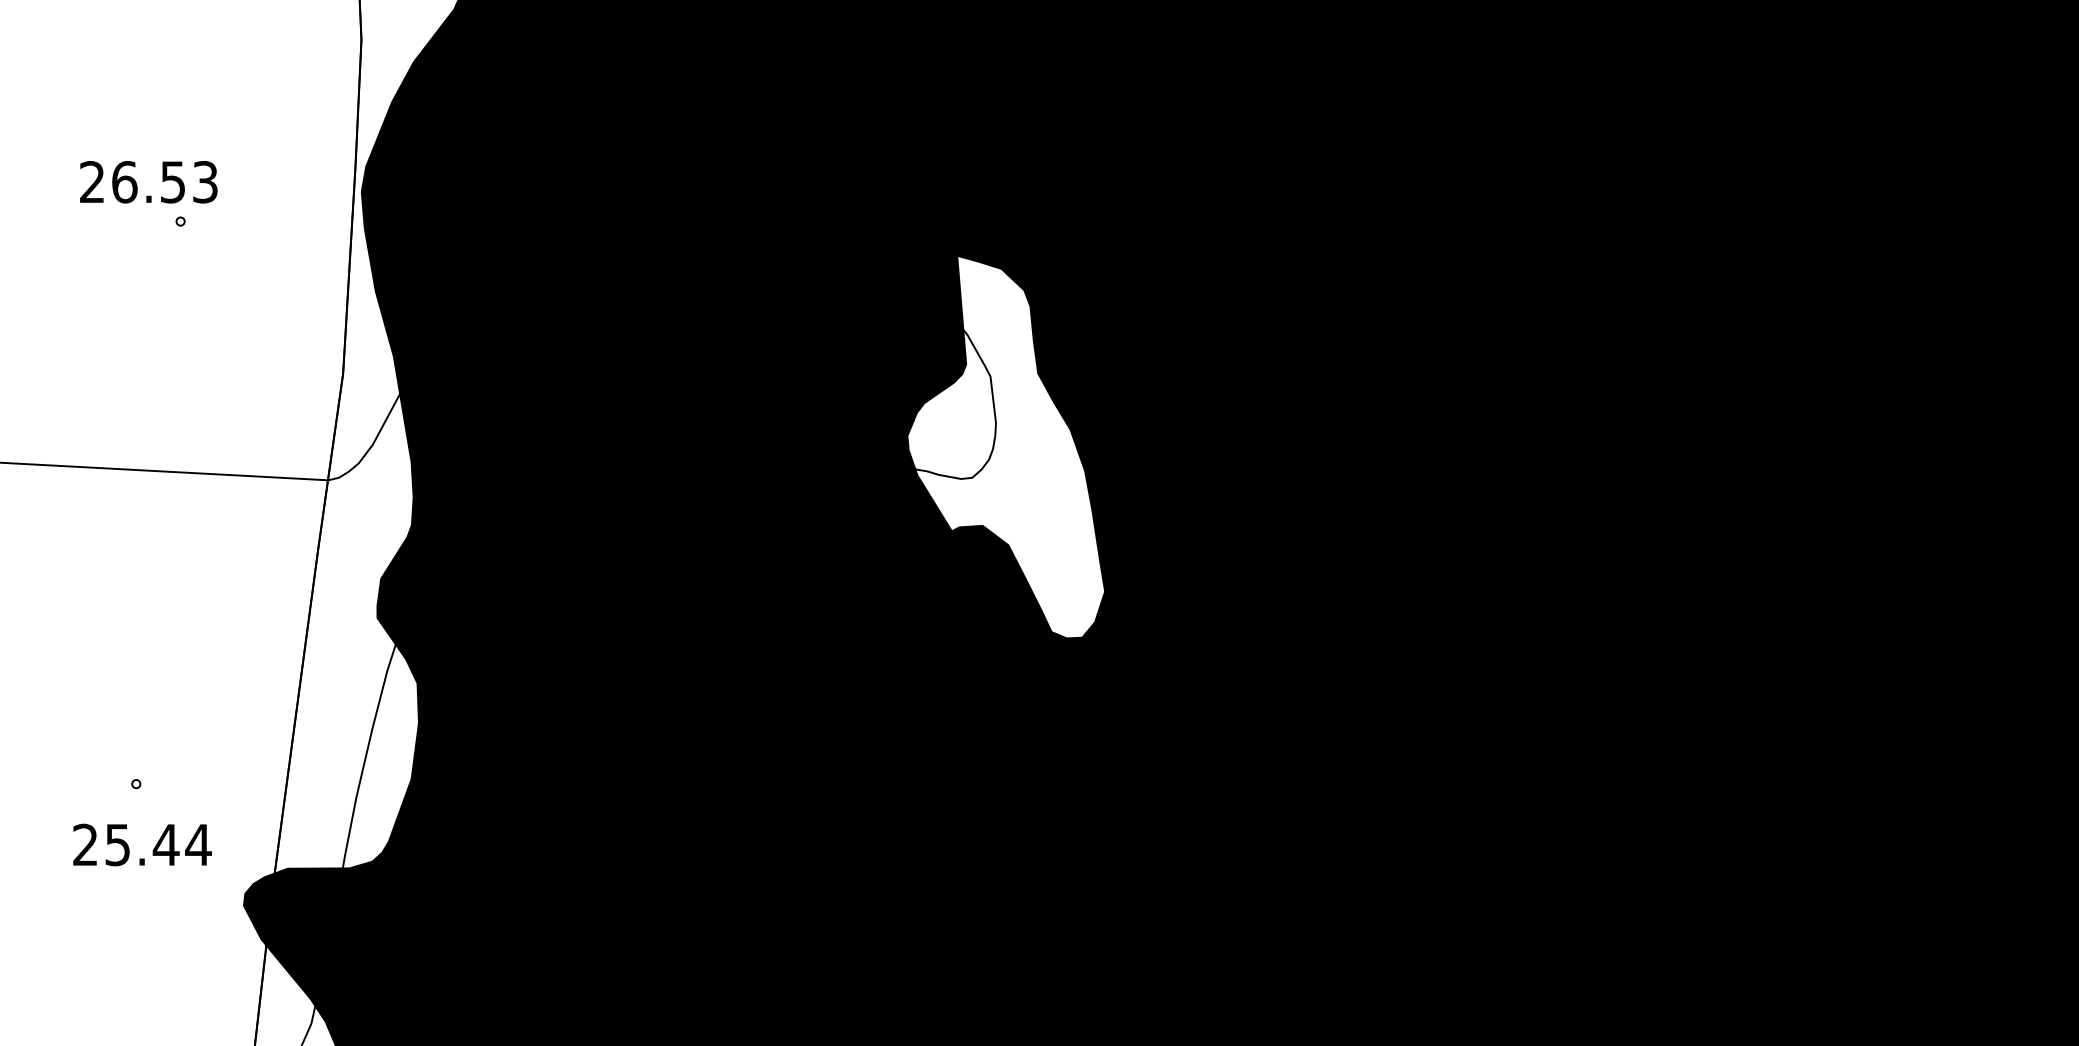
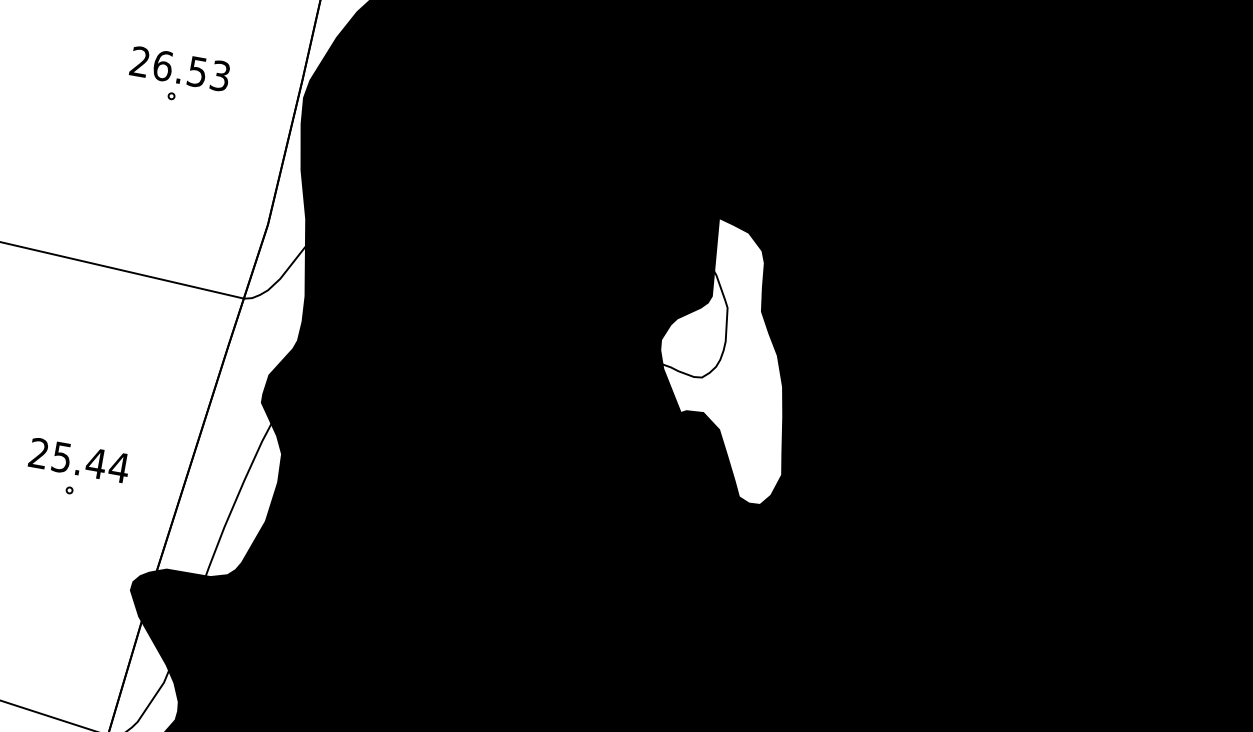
text: (148, 182) -> (179, 69), moved
text: (142, 844) -> (79, 460), moved

